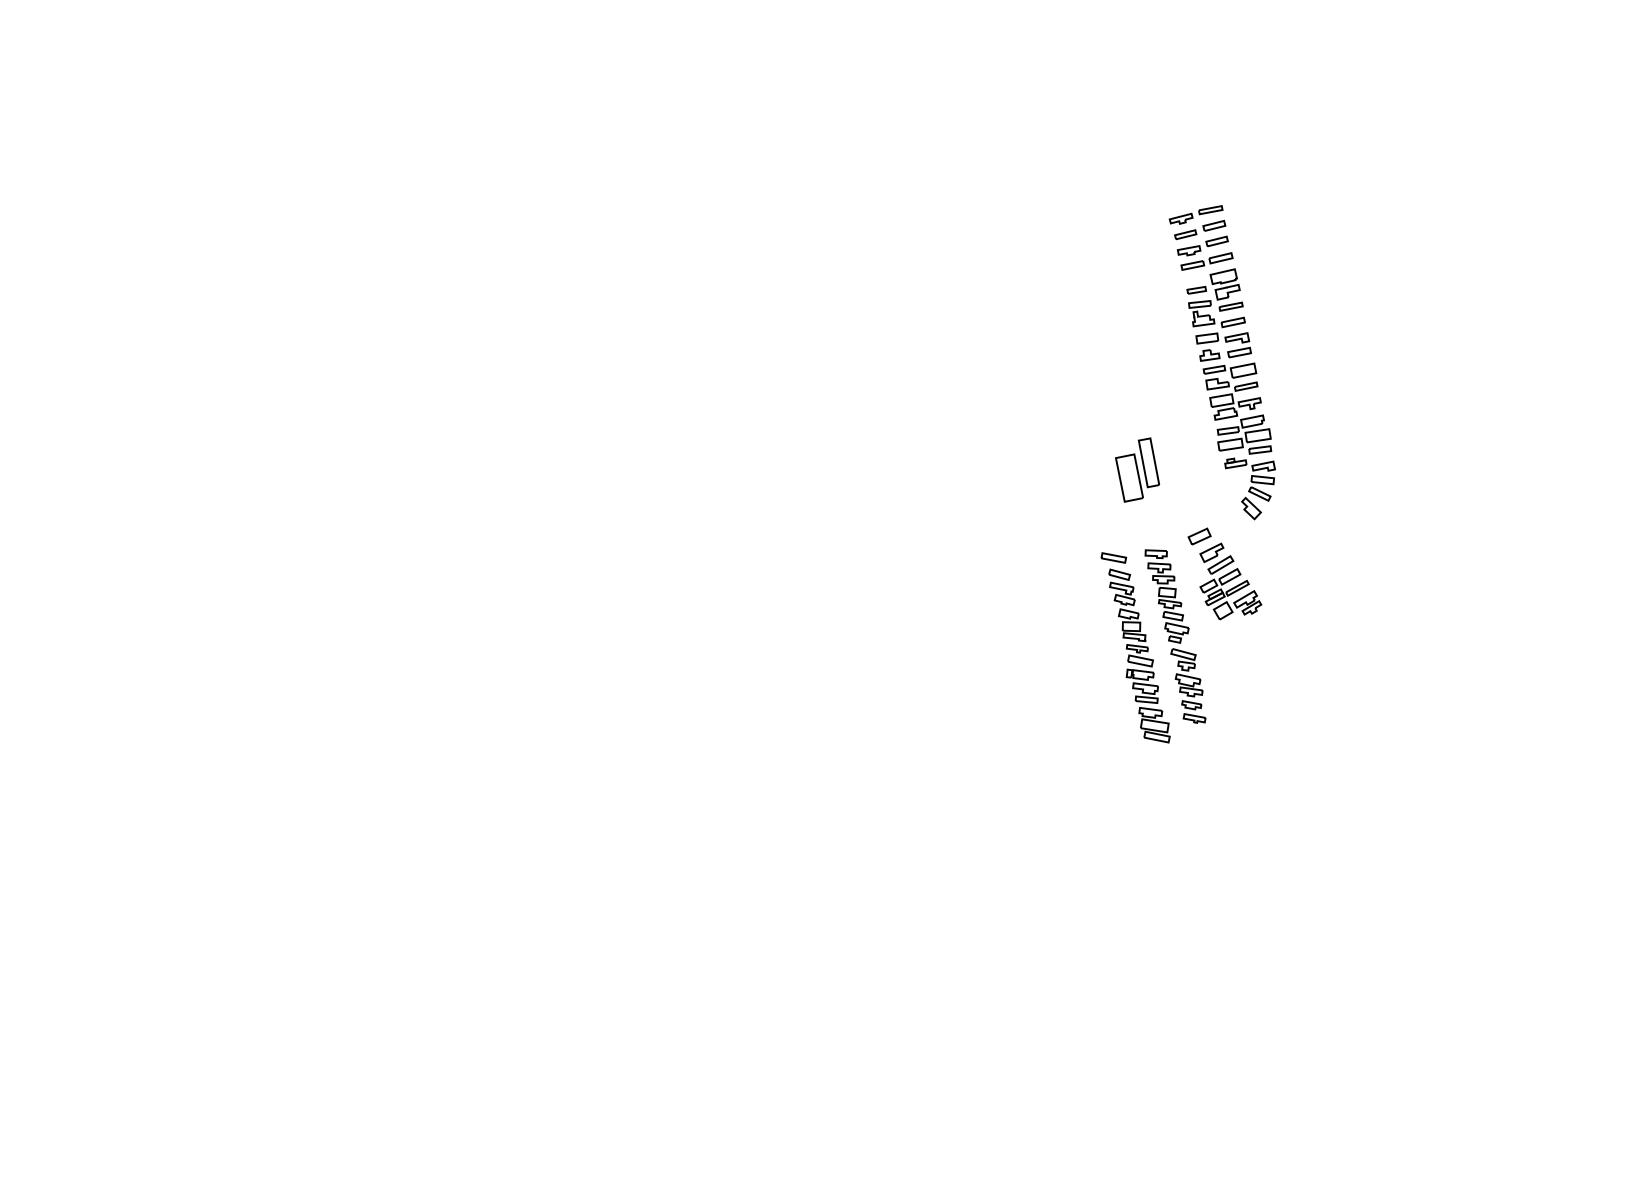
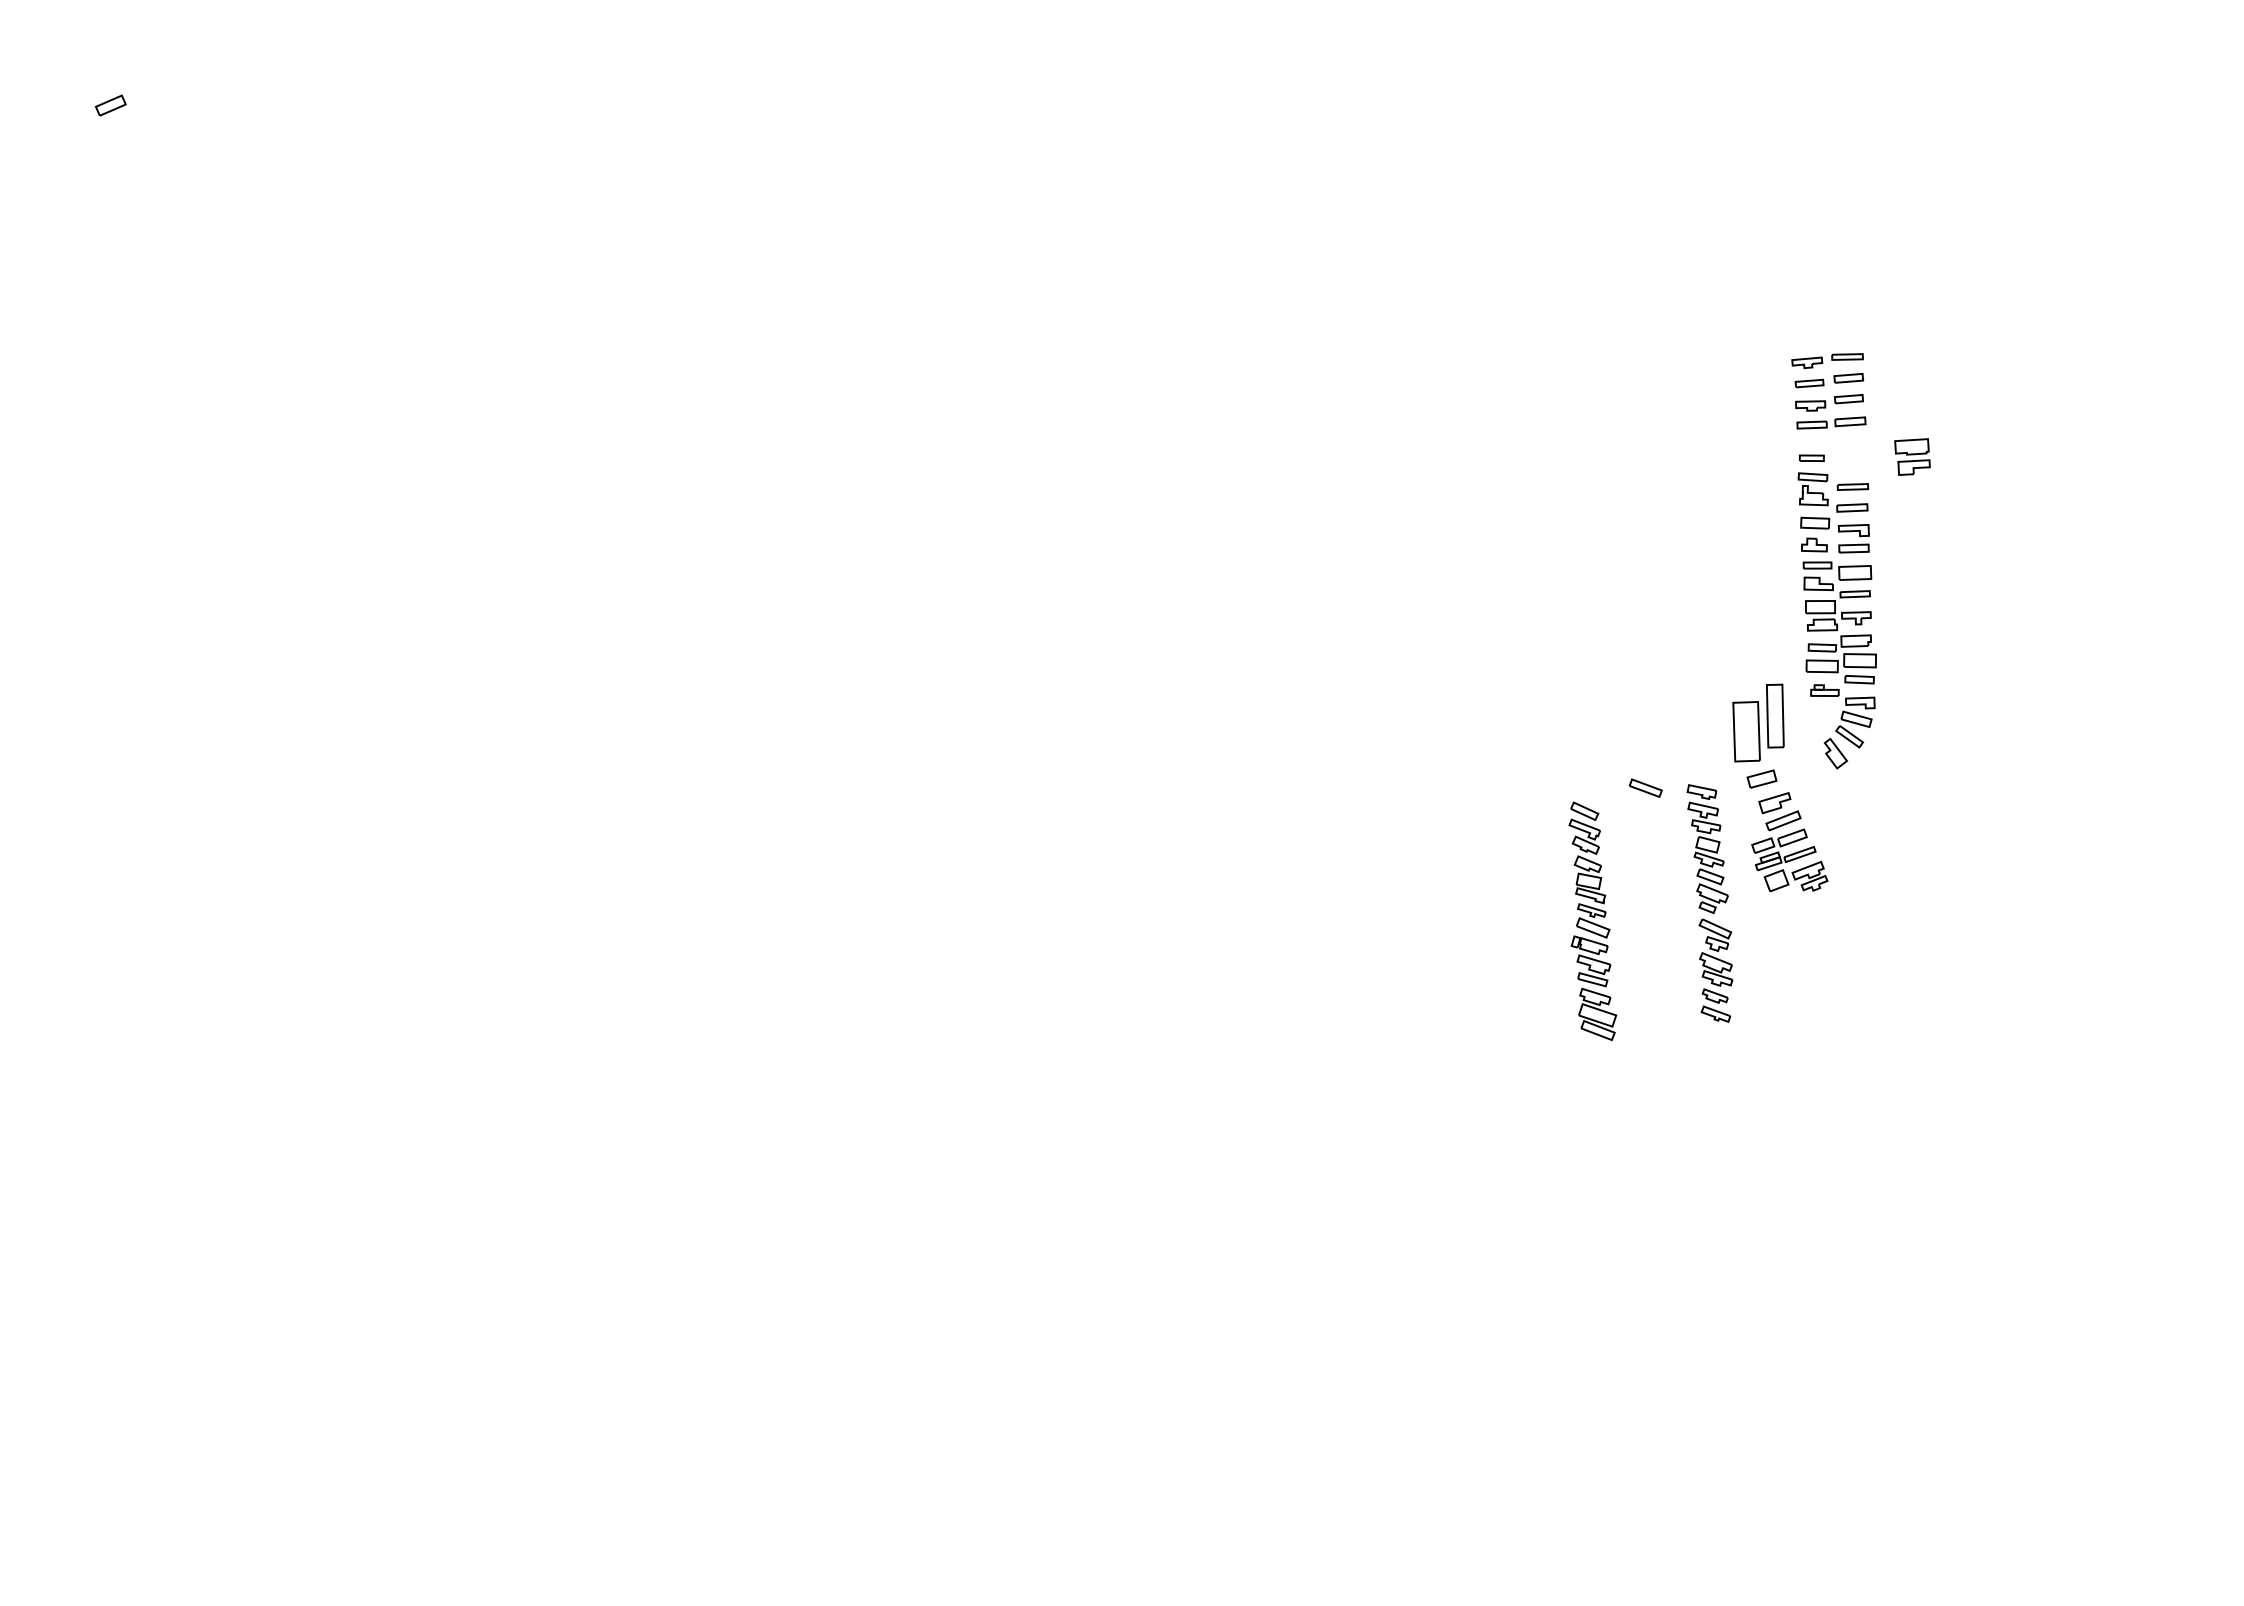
part: (1225, 284) -> (1912, 456), moved
part: (1137, 469) -> (1758, 722), moved
part: (1139, 656) -> (1592, 921), moved

